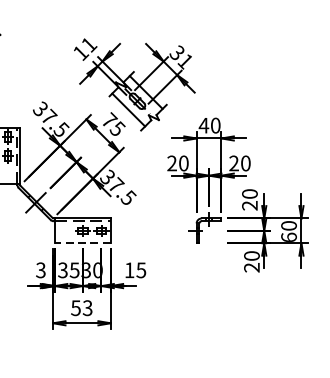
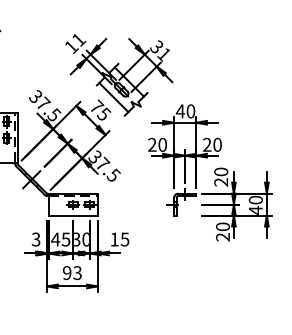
text: (288, 237) -> (255, 210), 60 -> 40
line: (83, 243) -> (73, 215), dashed -> solid
text: (62, 270) -> (55, 239), 35 -> 45
text: (75, 307) -> (66, 272), 53 -> 93

